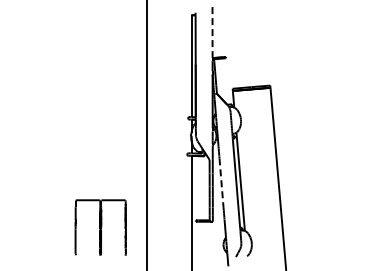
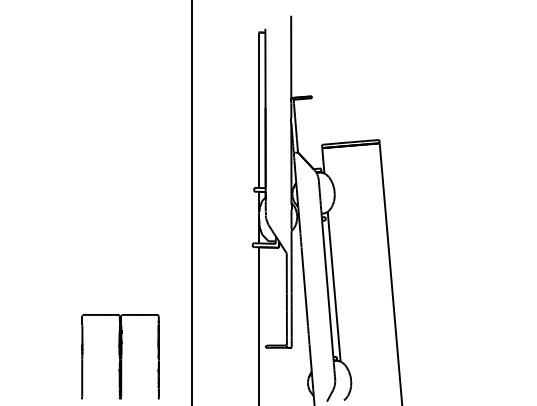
line: (212, 31) -> (291, 57), dashed -> solid
line: (221, 183) -> (304, 289), dashed -> solid

